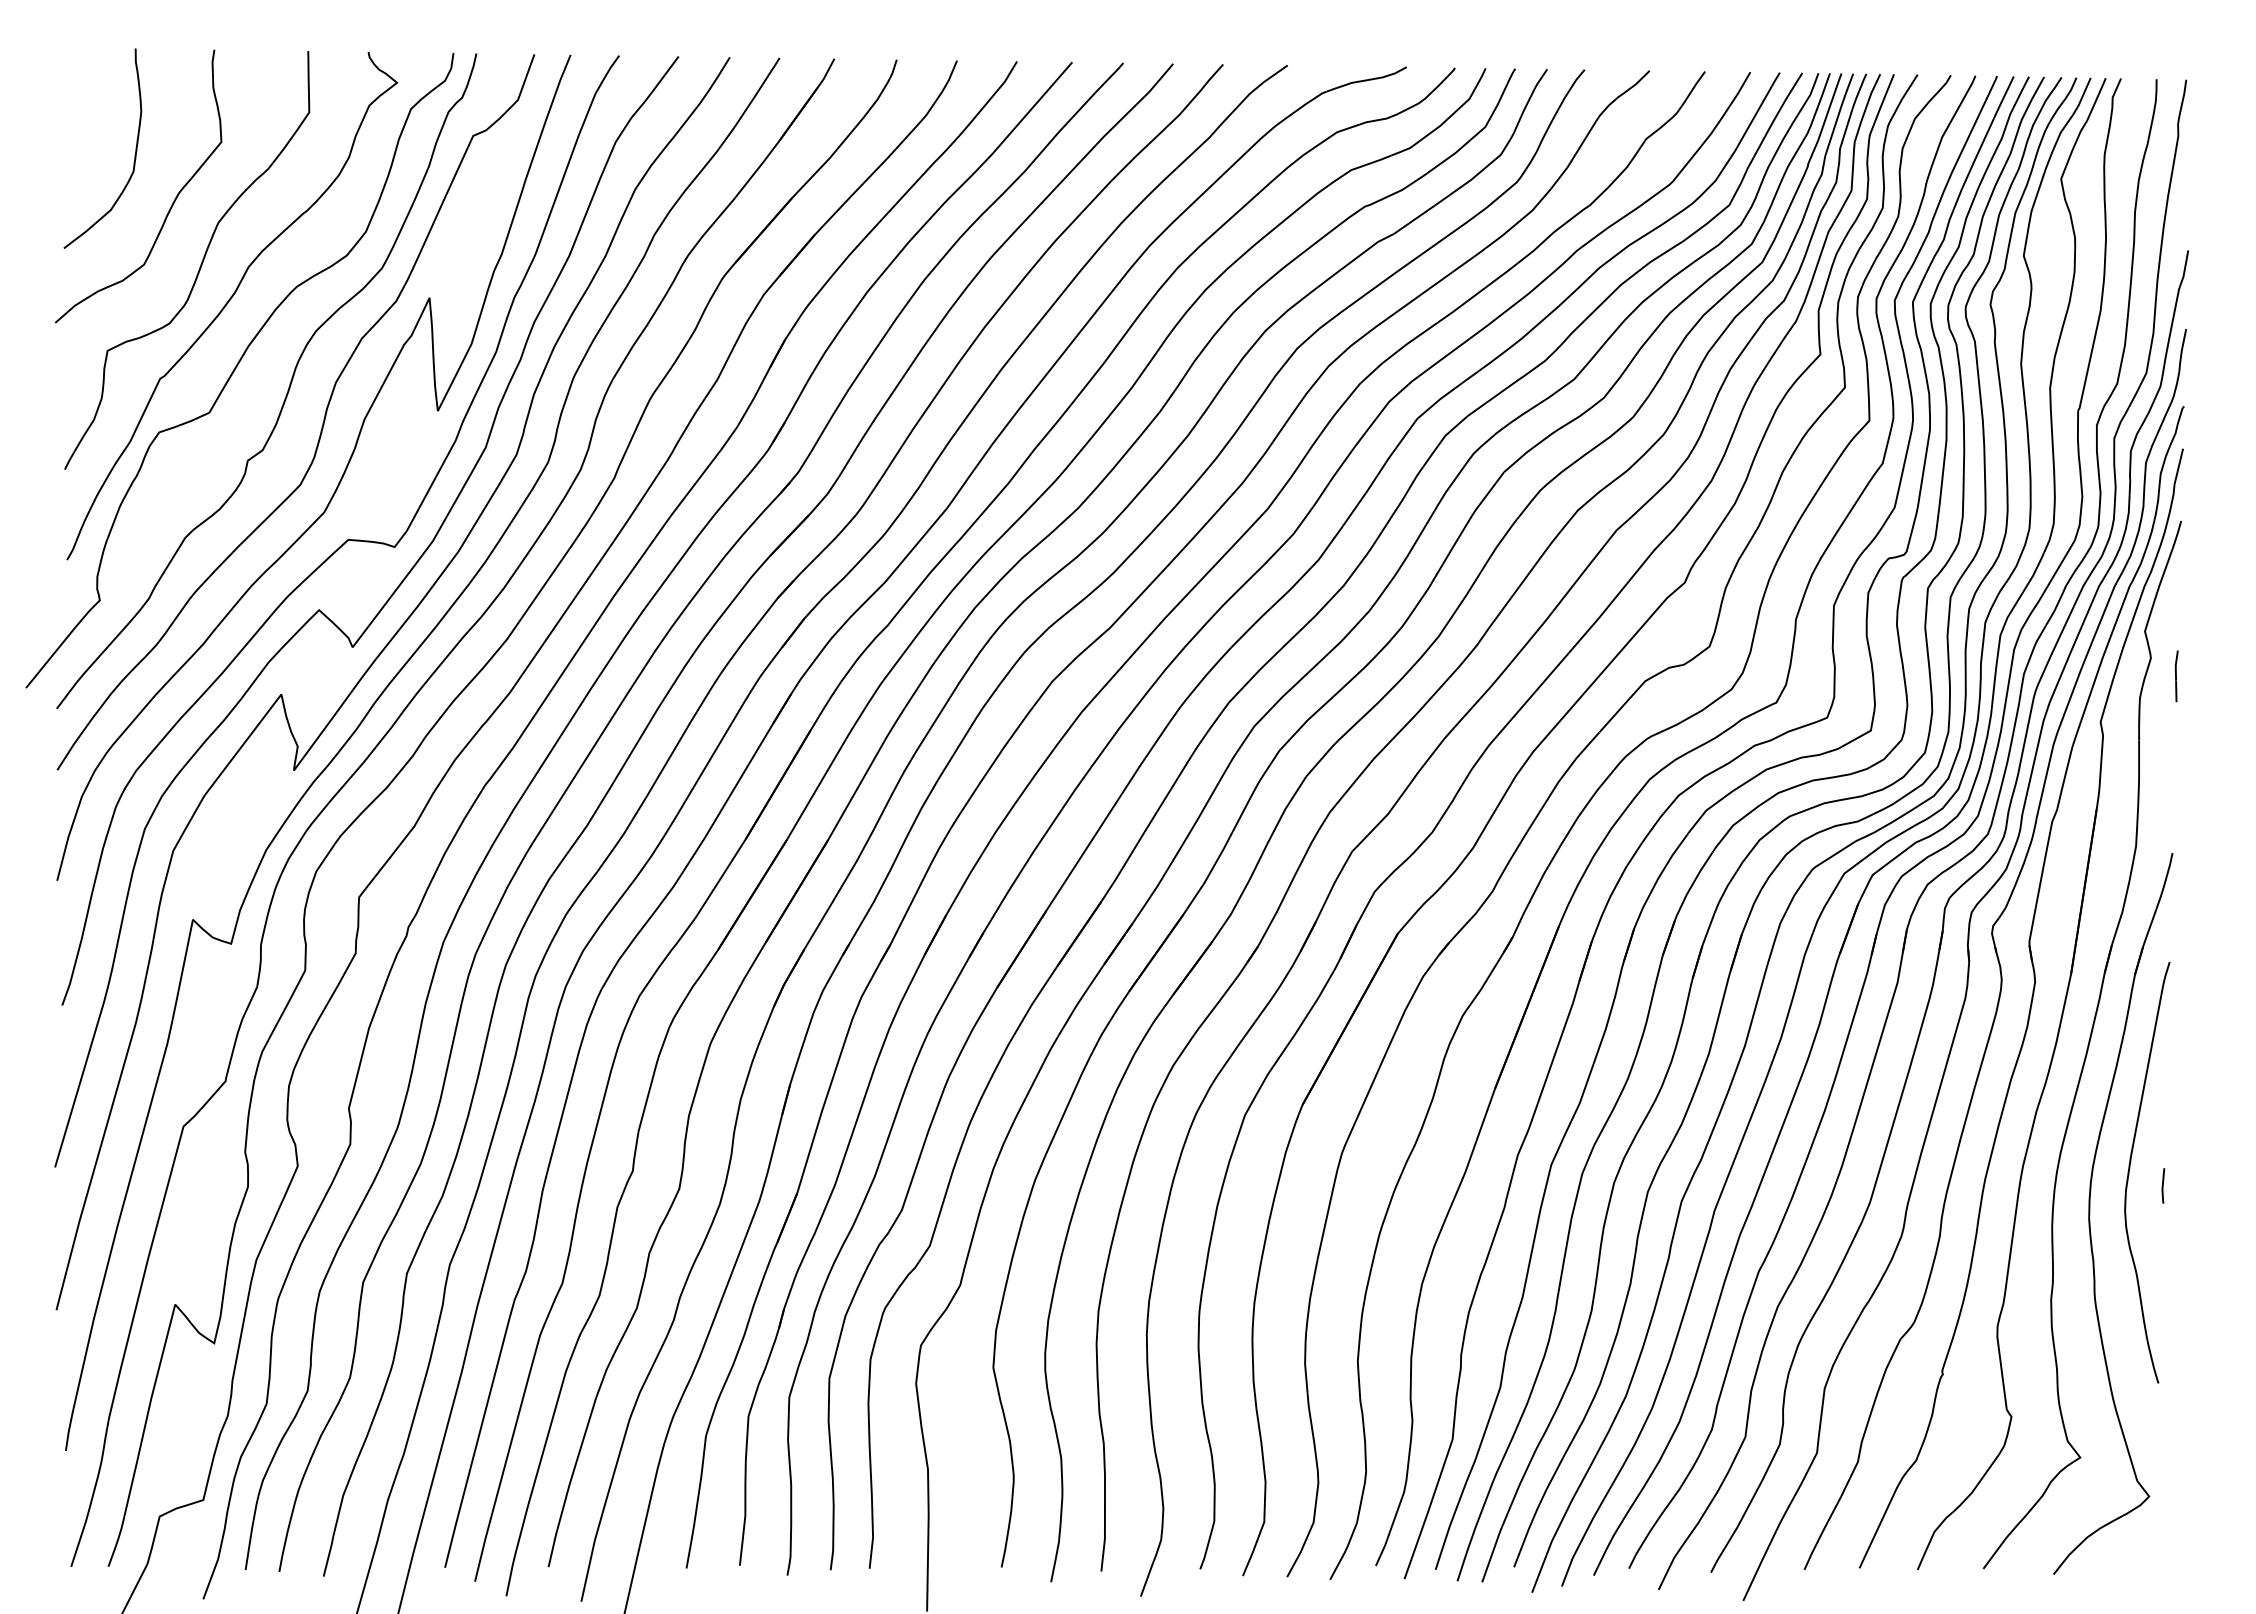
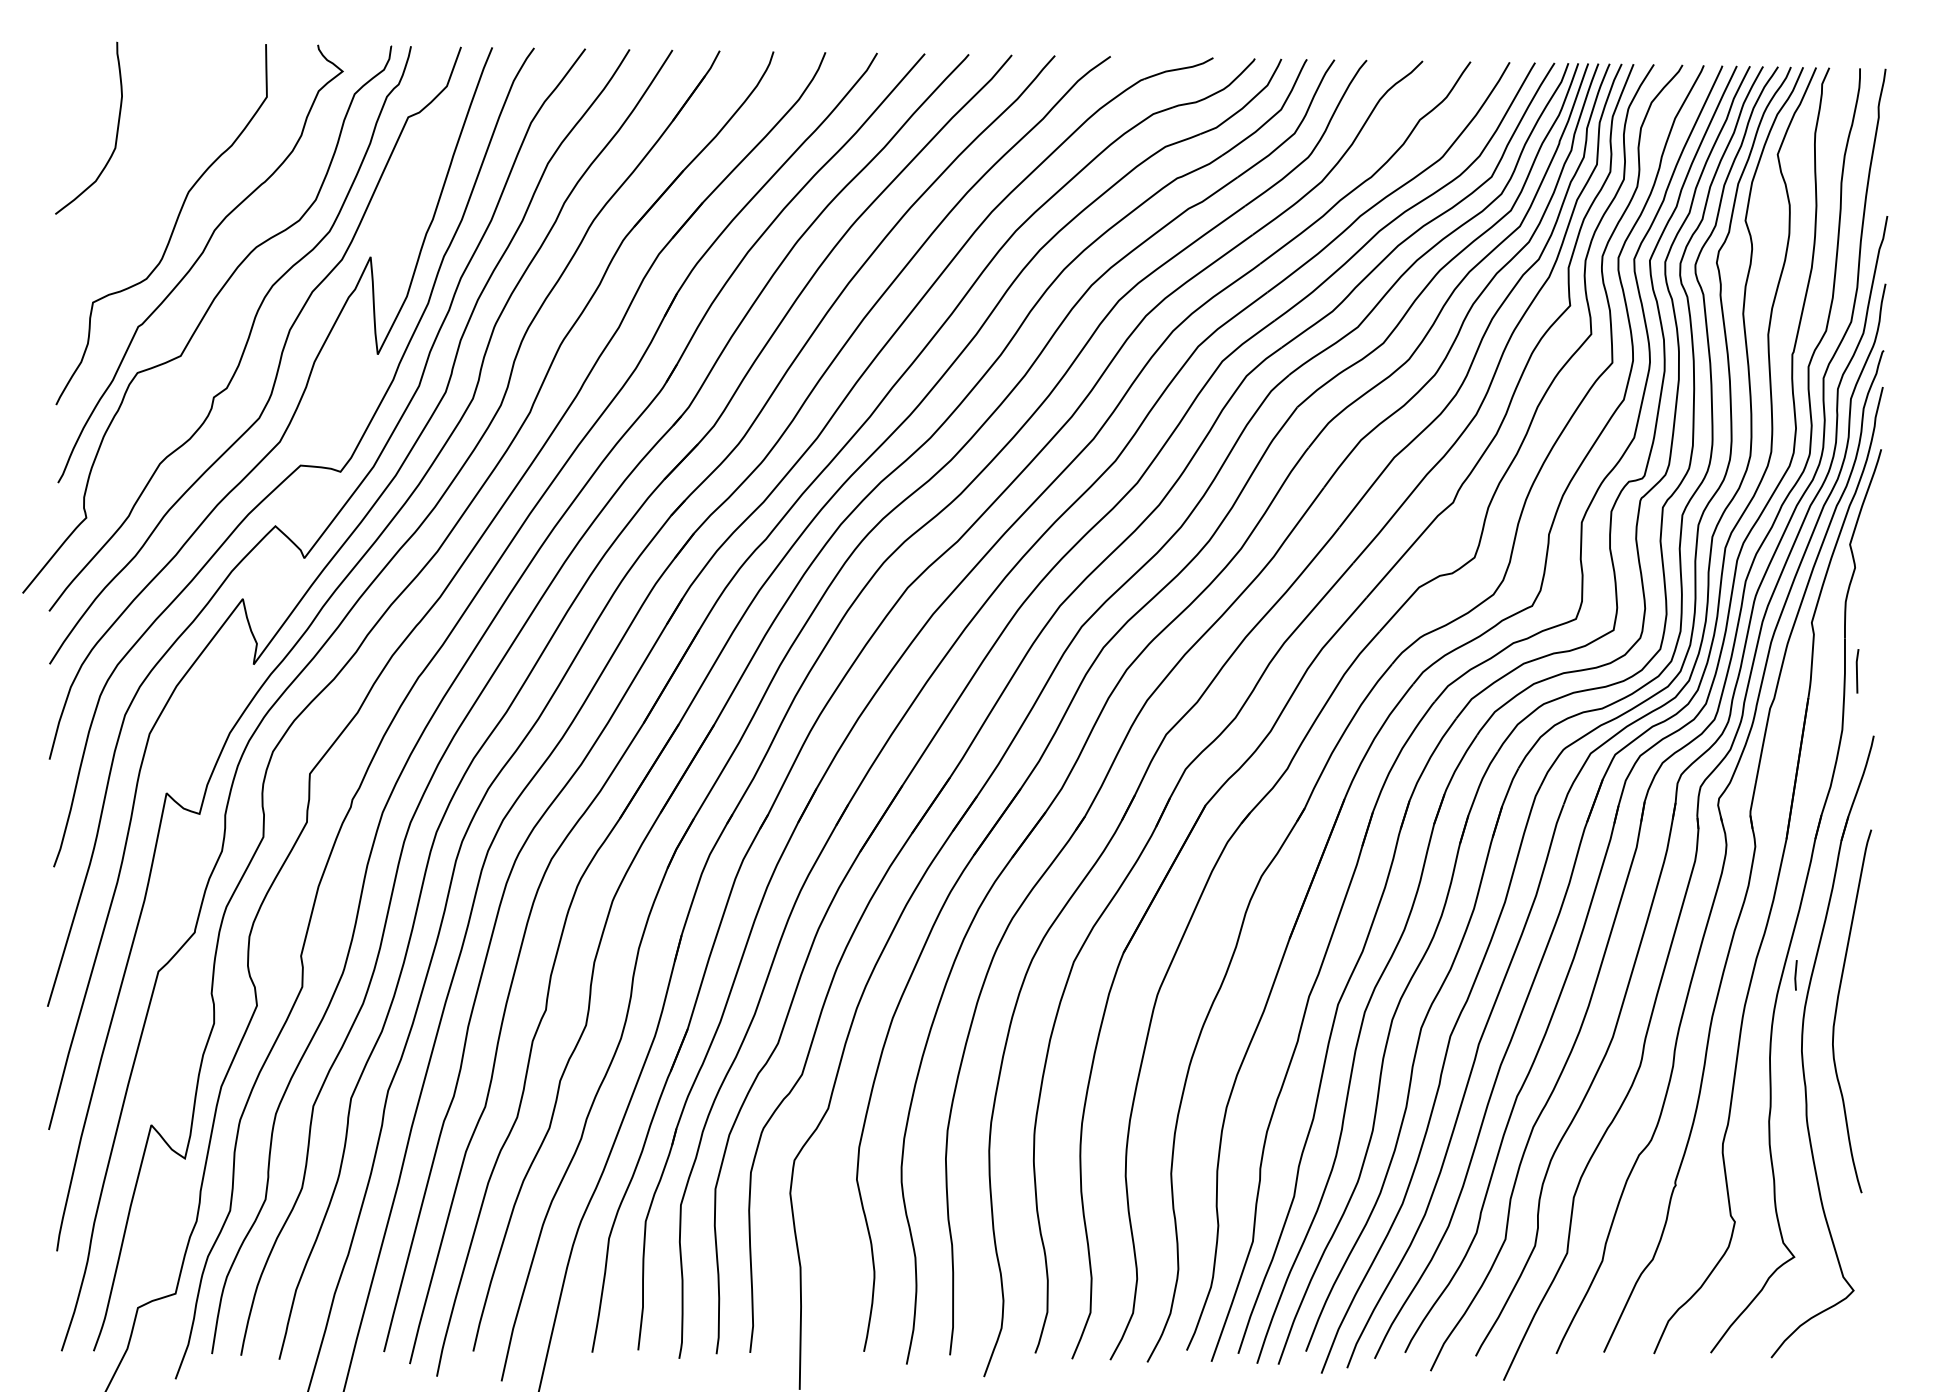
curve: (172, 202) -> (148, 174), removed
part: (2176, 676) -> (1857, 671), moved
line: (2163, 1185) -> (1796, 974), moved

